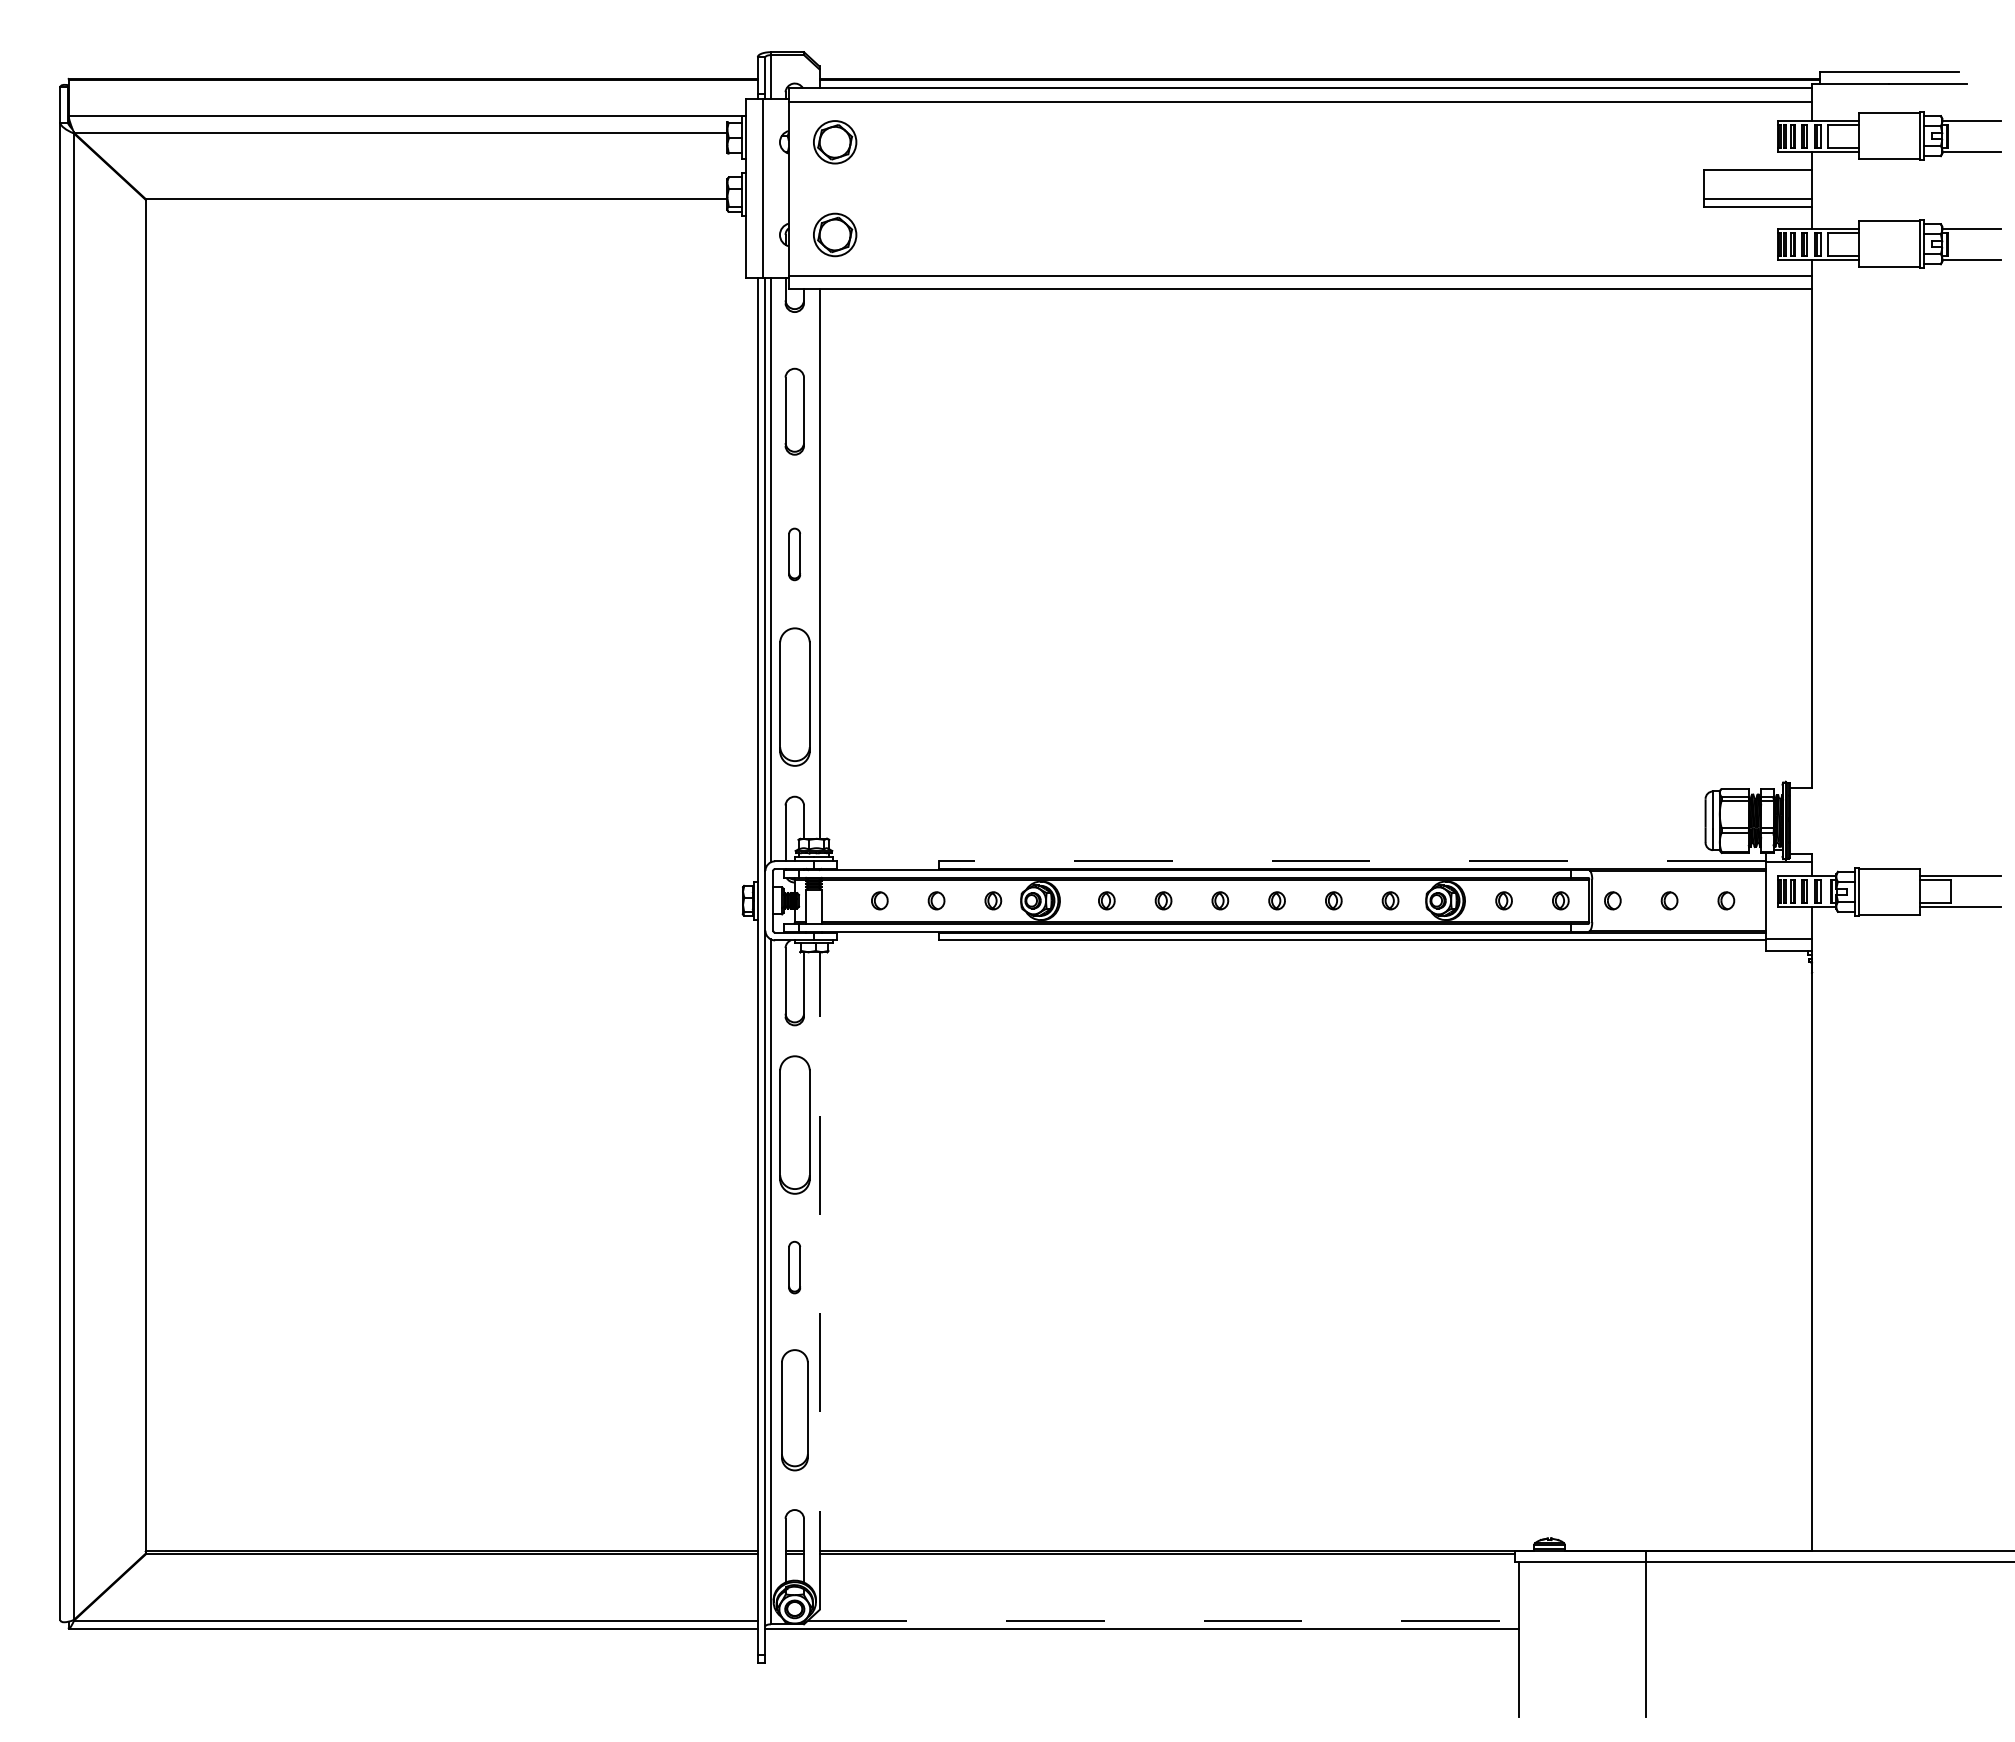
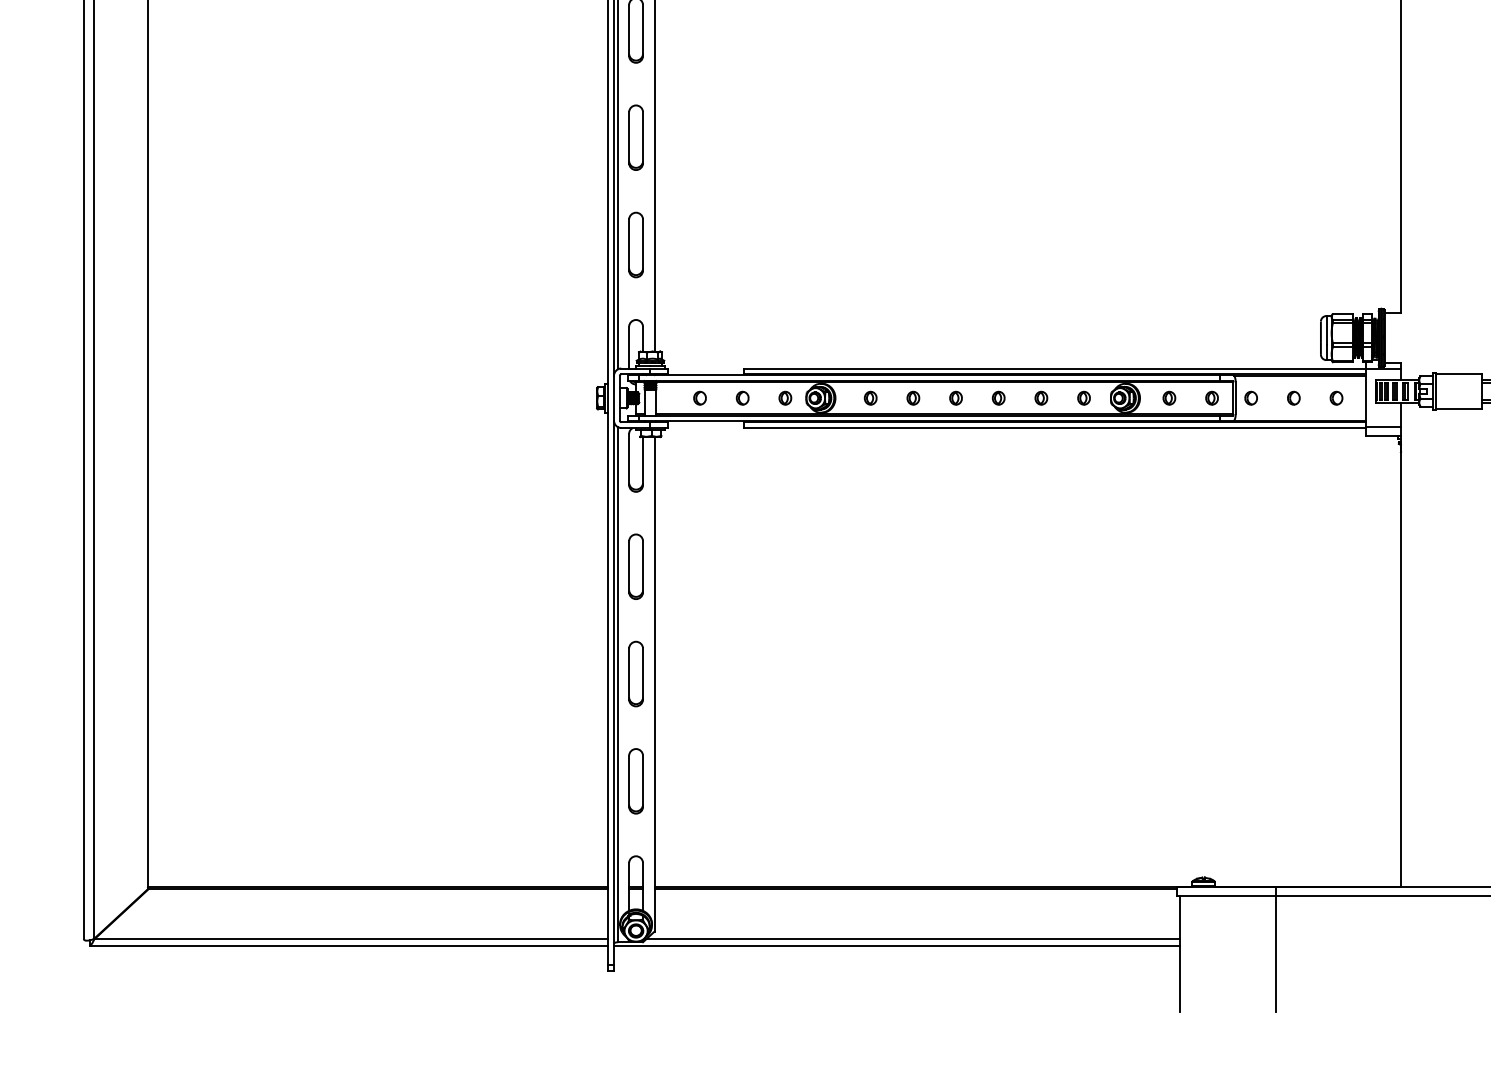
part: (794, 554) -> (635, 137), size x1.67
part: (794, 696) -> (635, 244), size x0.62
line: (1351, 861) -> (1054, 368), dashed -> solid
part: (794, 1124) -> (635, 566), size x0.62
part: (794, 1267) -> (635, 673), size x1.67
line: (819, 1281) -> (654, 684), dashed -> solid
part: (794, 1410) -> (635, 781), size x0.71
line: (1163, 1620) -> (913, 939), dashed -> solid

